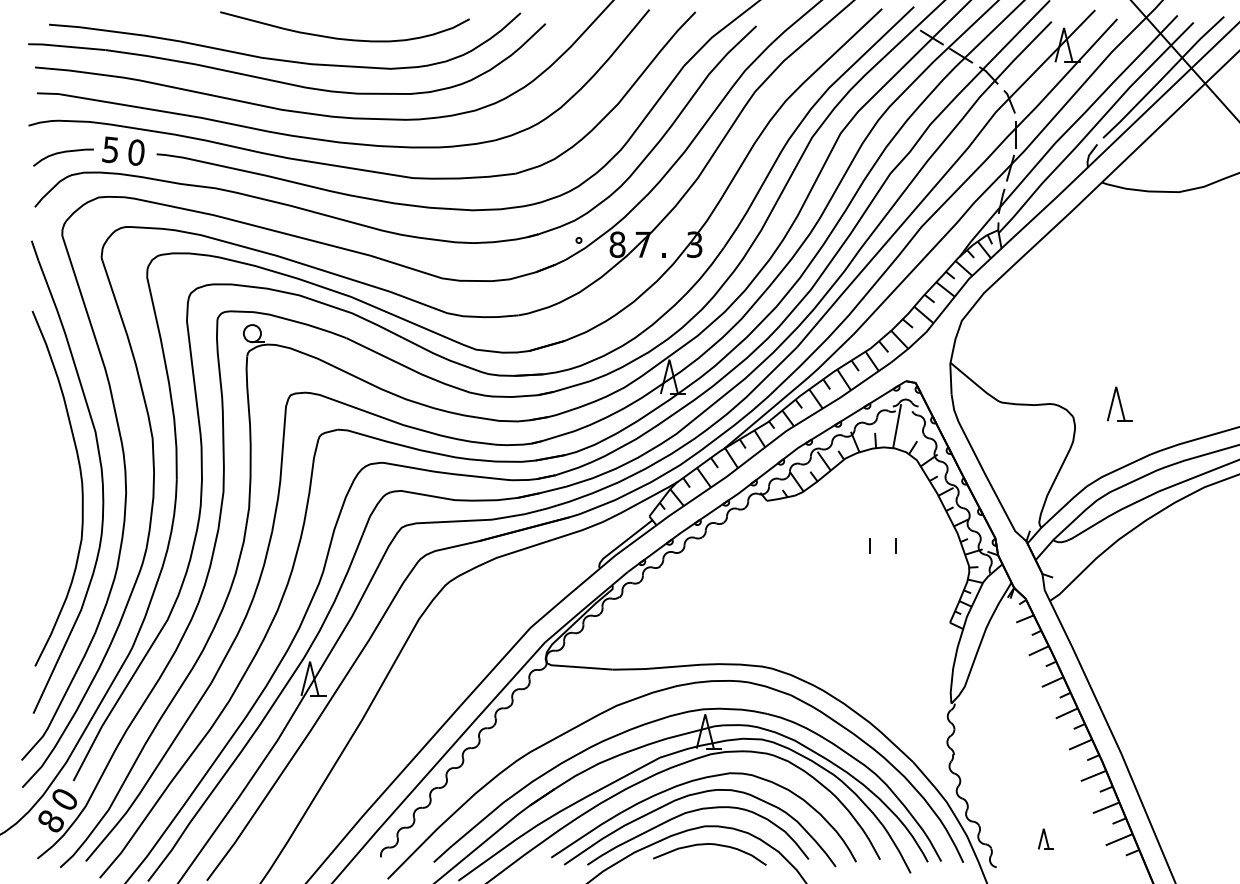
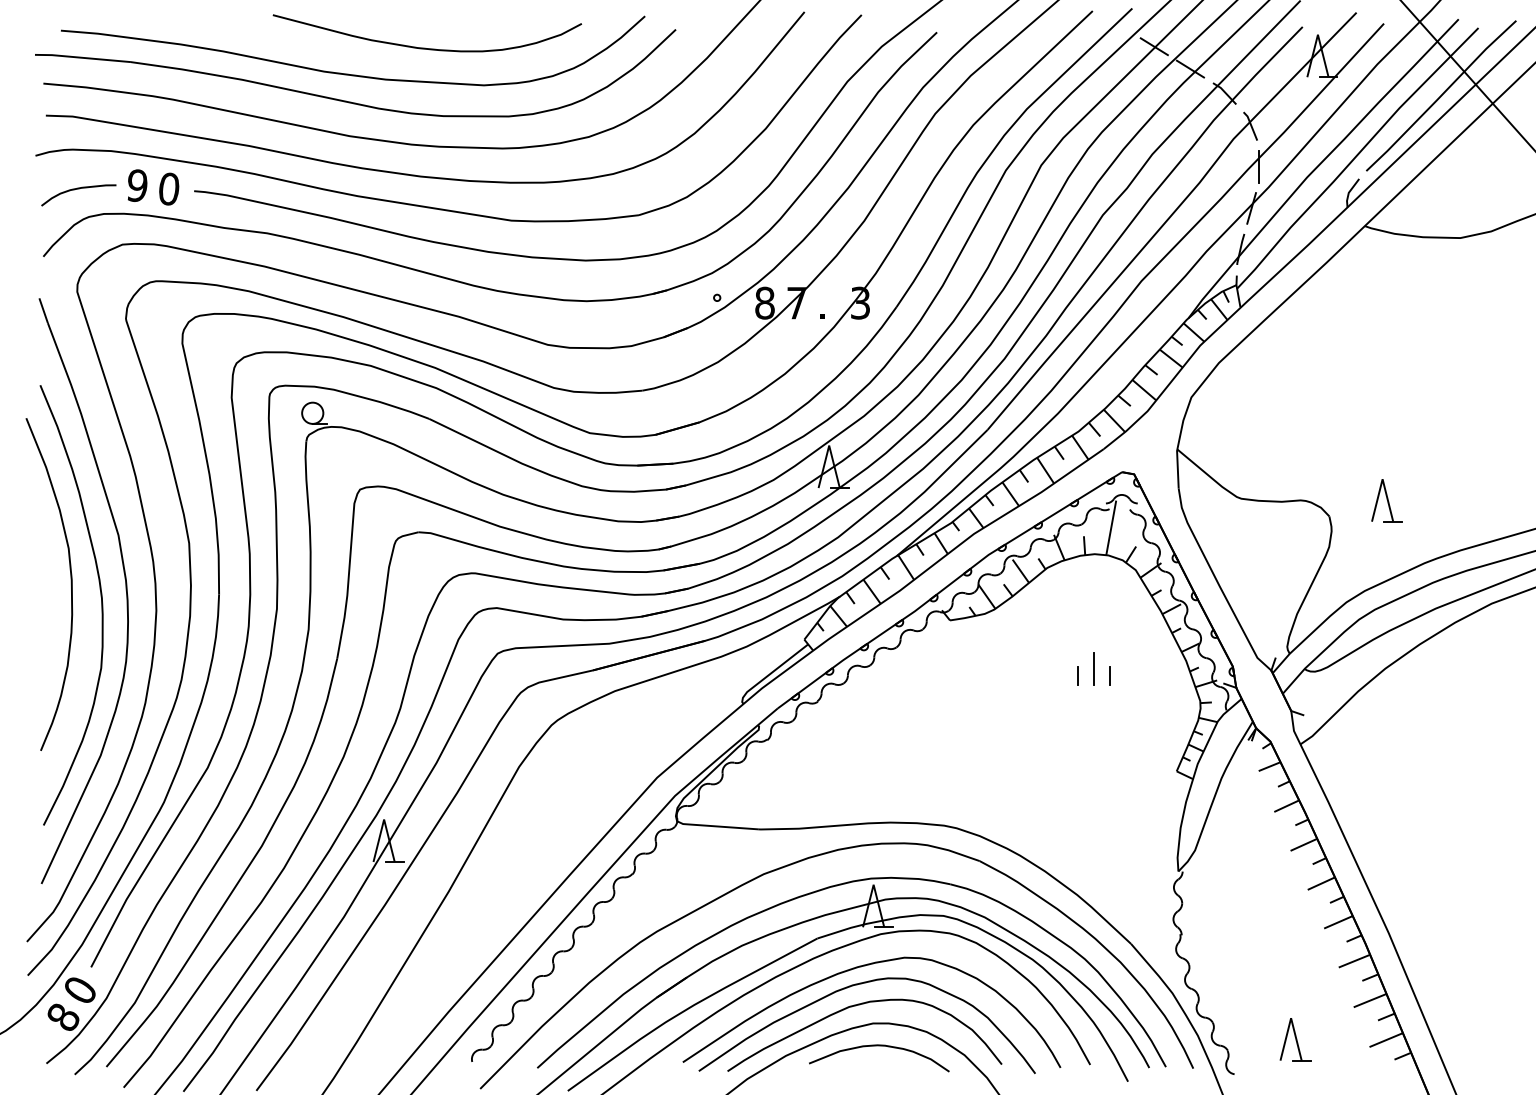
text: (110, 149) -> (136, 185), 5 -> 9
curve: (56, 467) -> (70, 579), added
line: (883, 539) -> (1094, 668), added
part: (1045, 838) -> (1294, 1038), size x1.67

